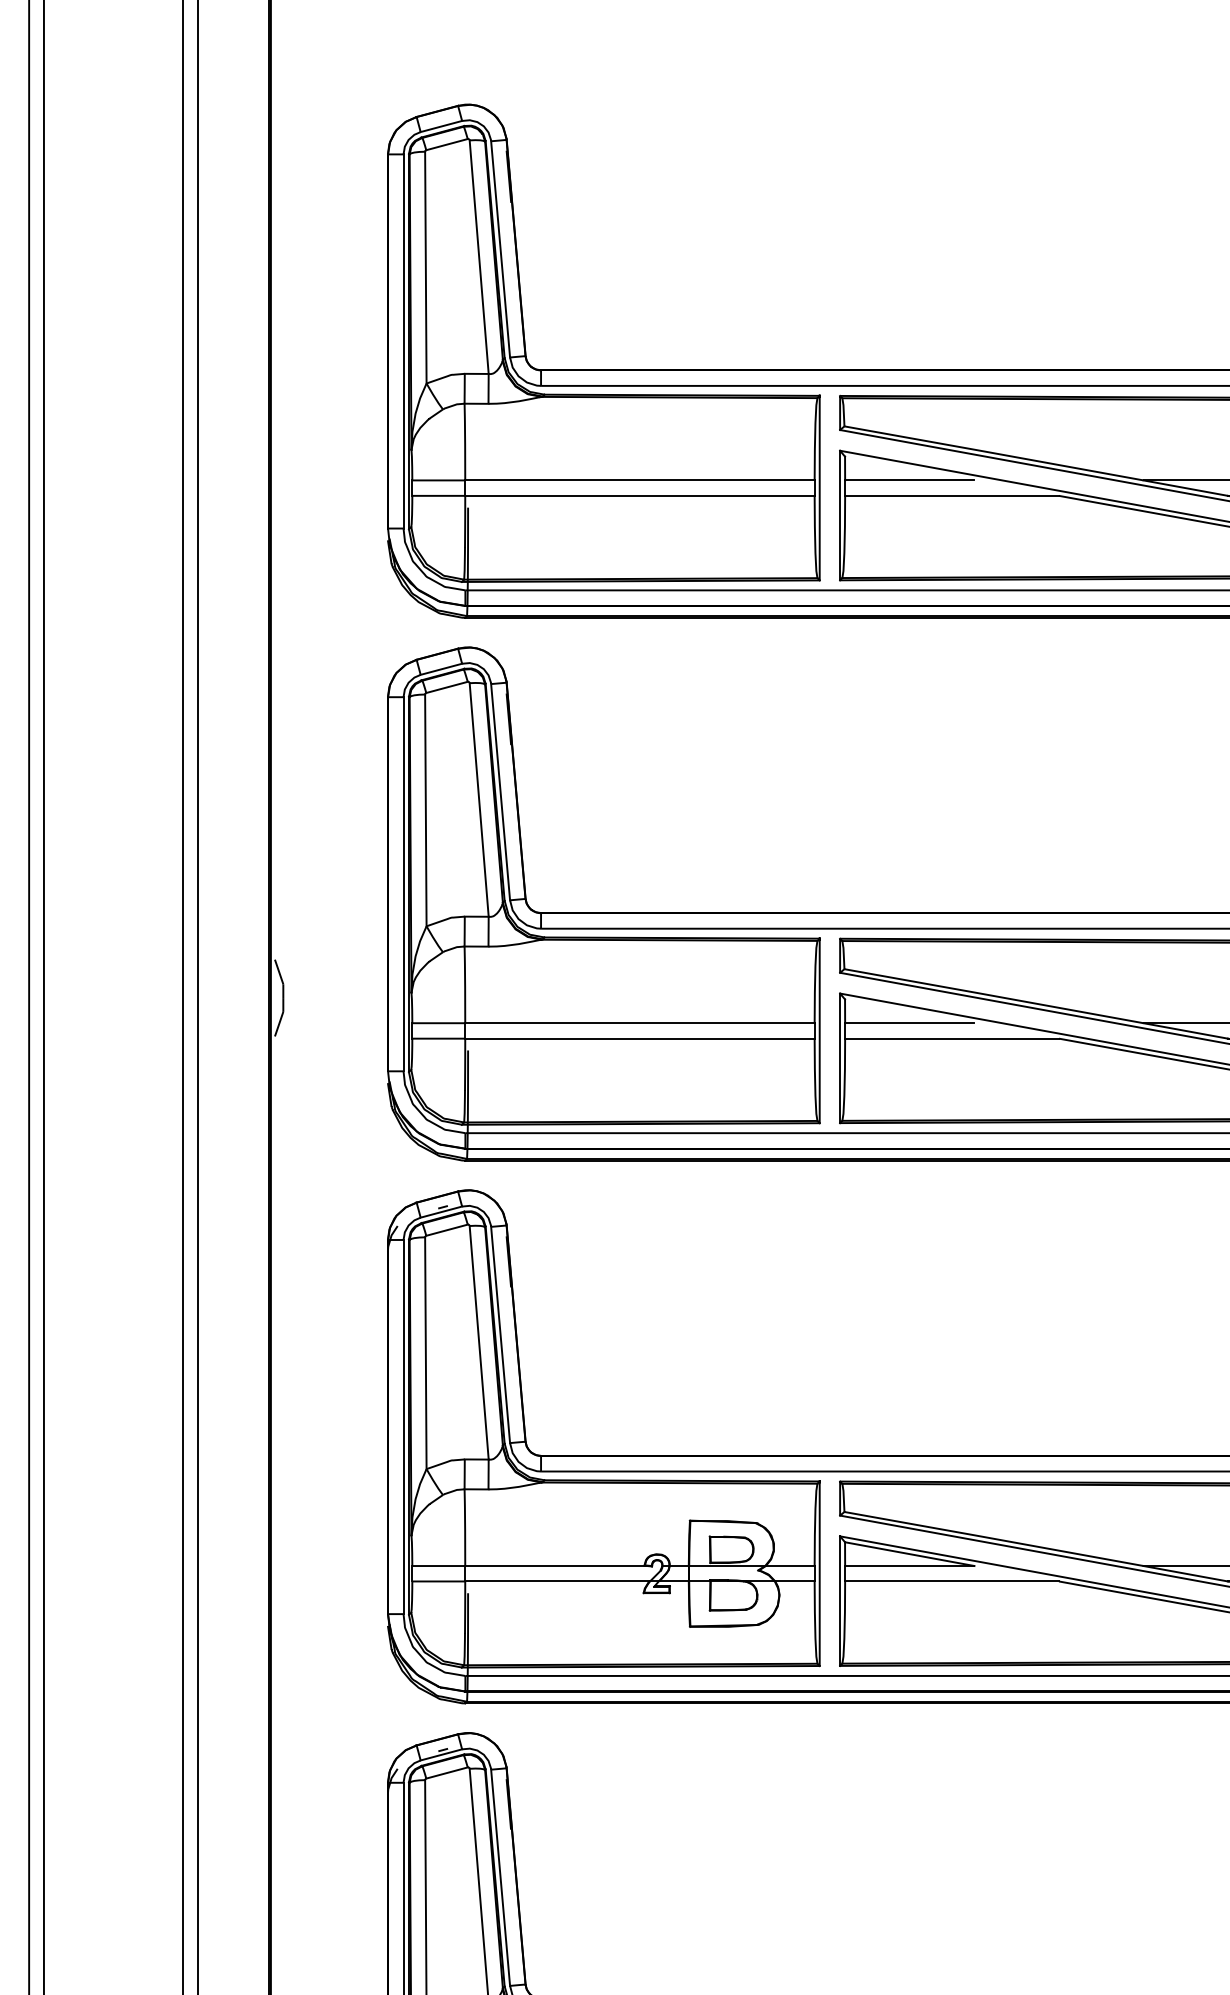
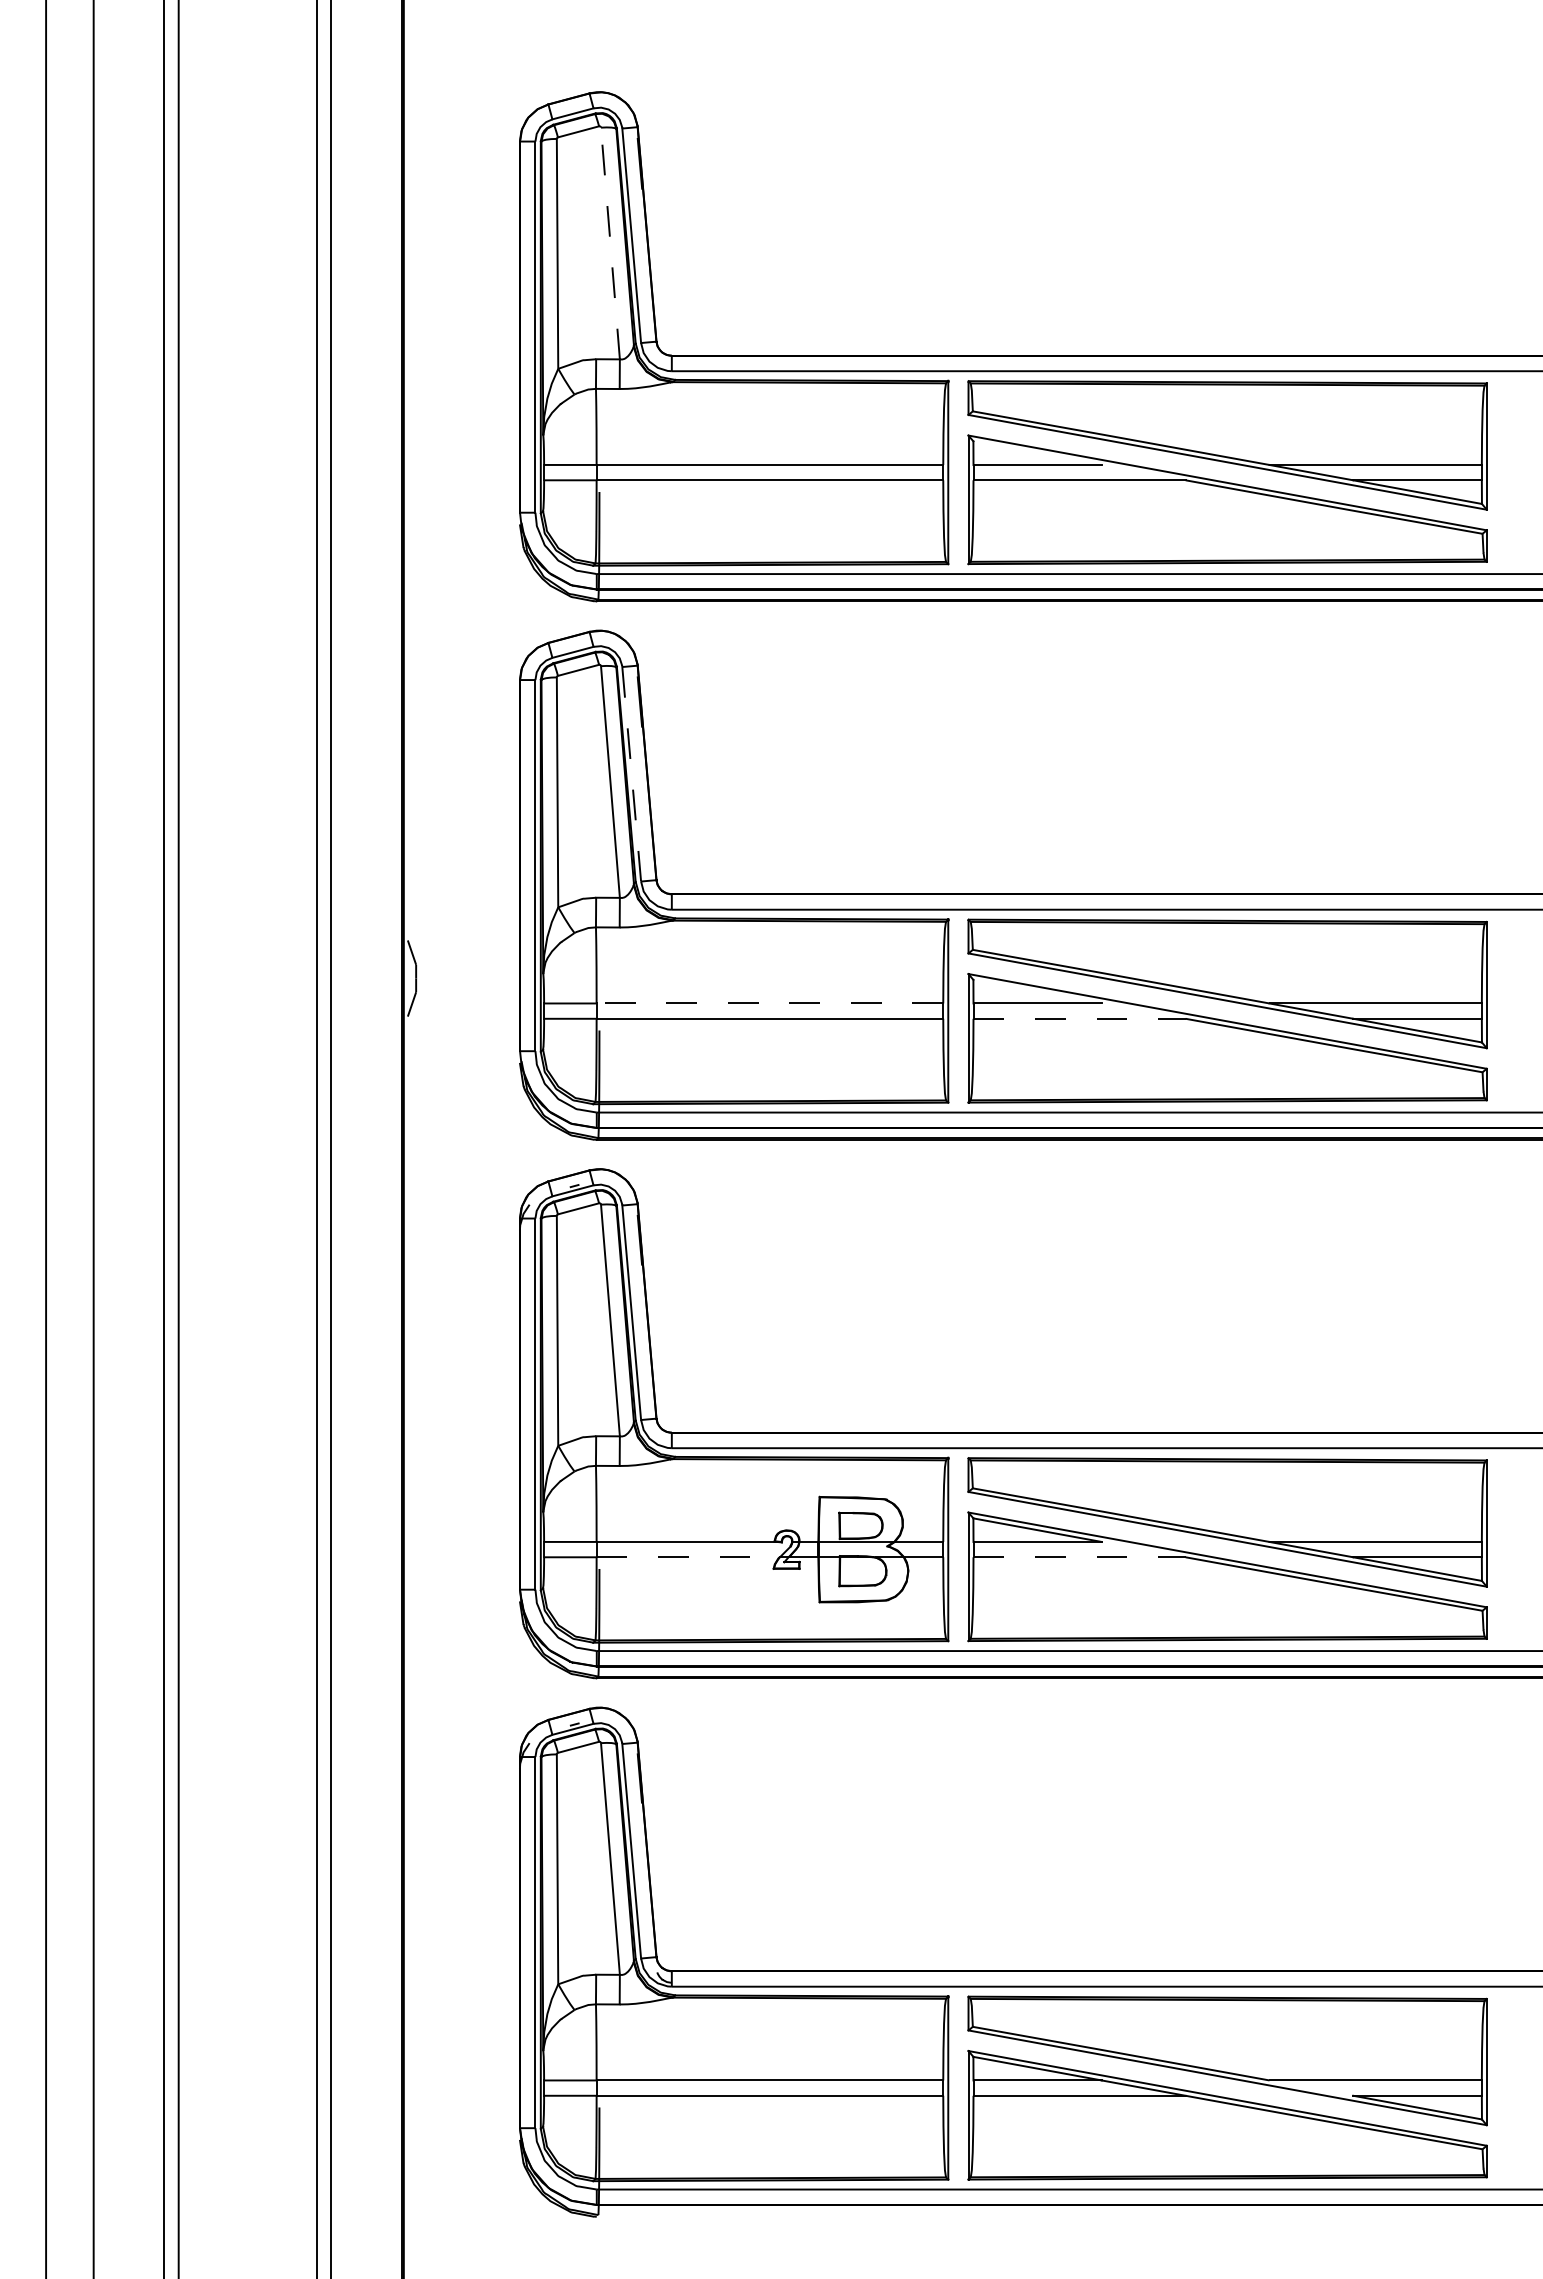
line: (479, 257) -> (610, 243), solid -> dashed
line: (500, 792) -> (631, 774), solid -> dashed
line: (639, 1023) -> (769, 1003), solid -> dashed
line: (952, 1038) -> (1080, 1018), solid -> dashed
line: (557, 1581) -> (688, 1557), solid -> dashed
line: (952, 1581) -> (1080, 1557), solid -> dashed

